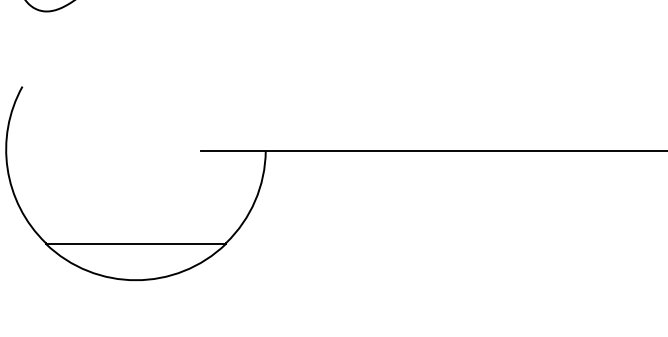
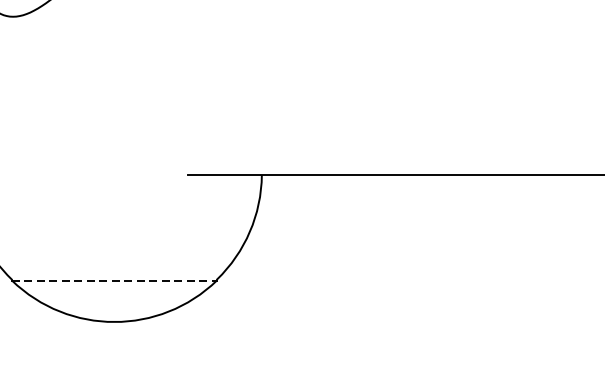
line: (136, 243) -> (115, 280), solid -> dashed

